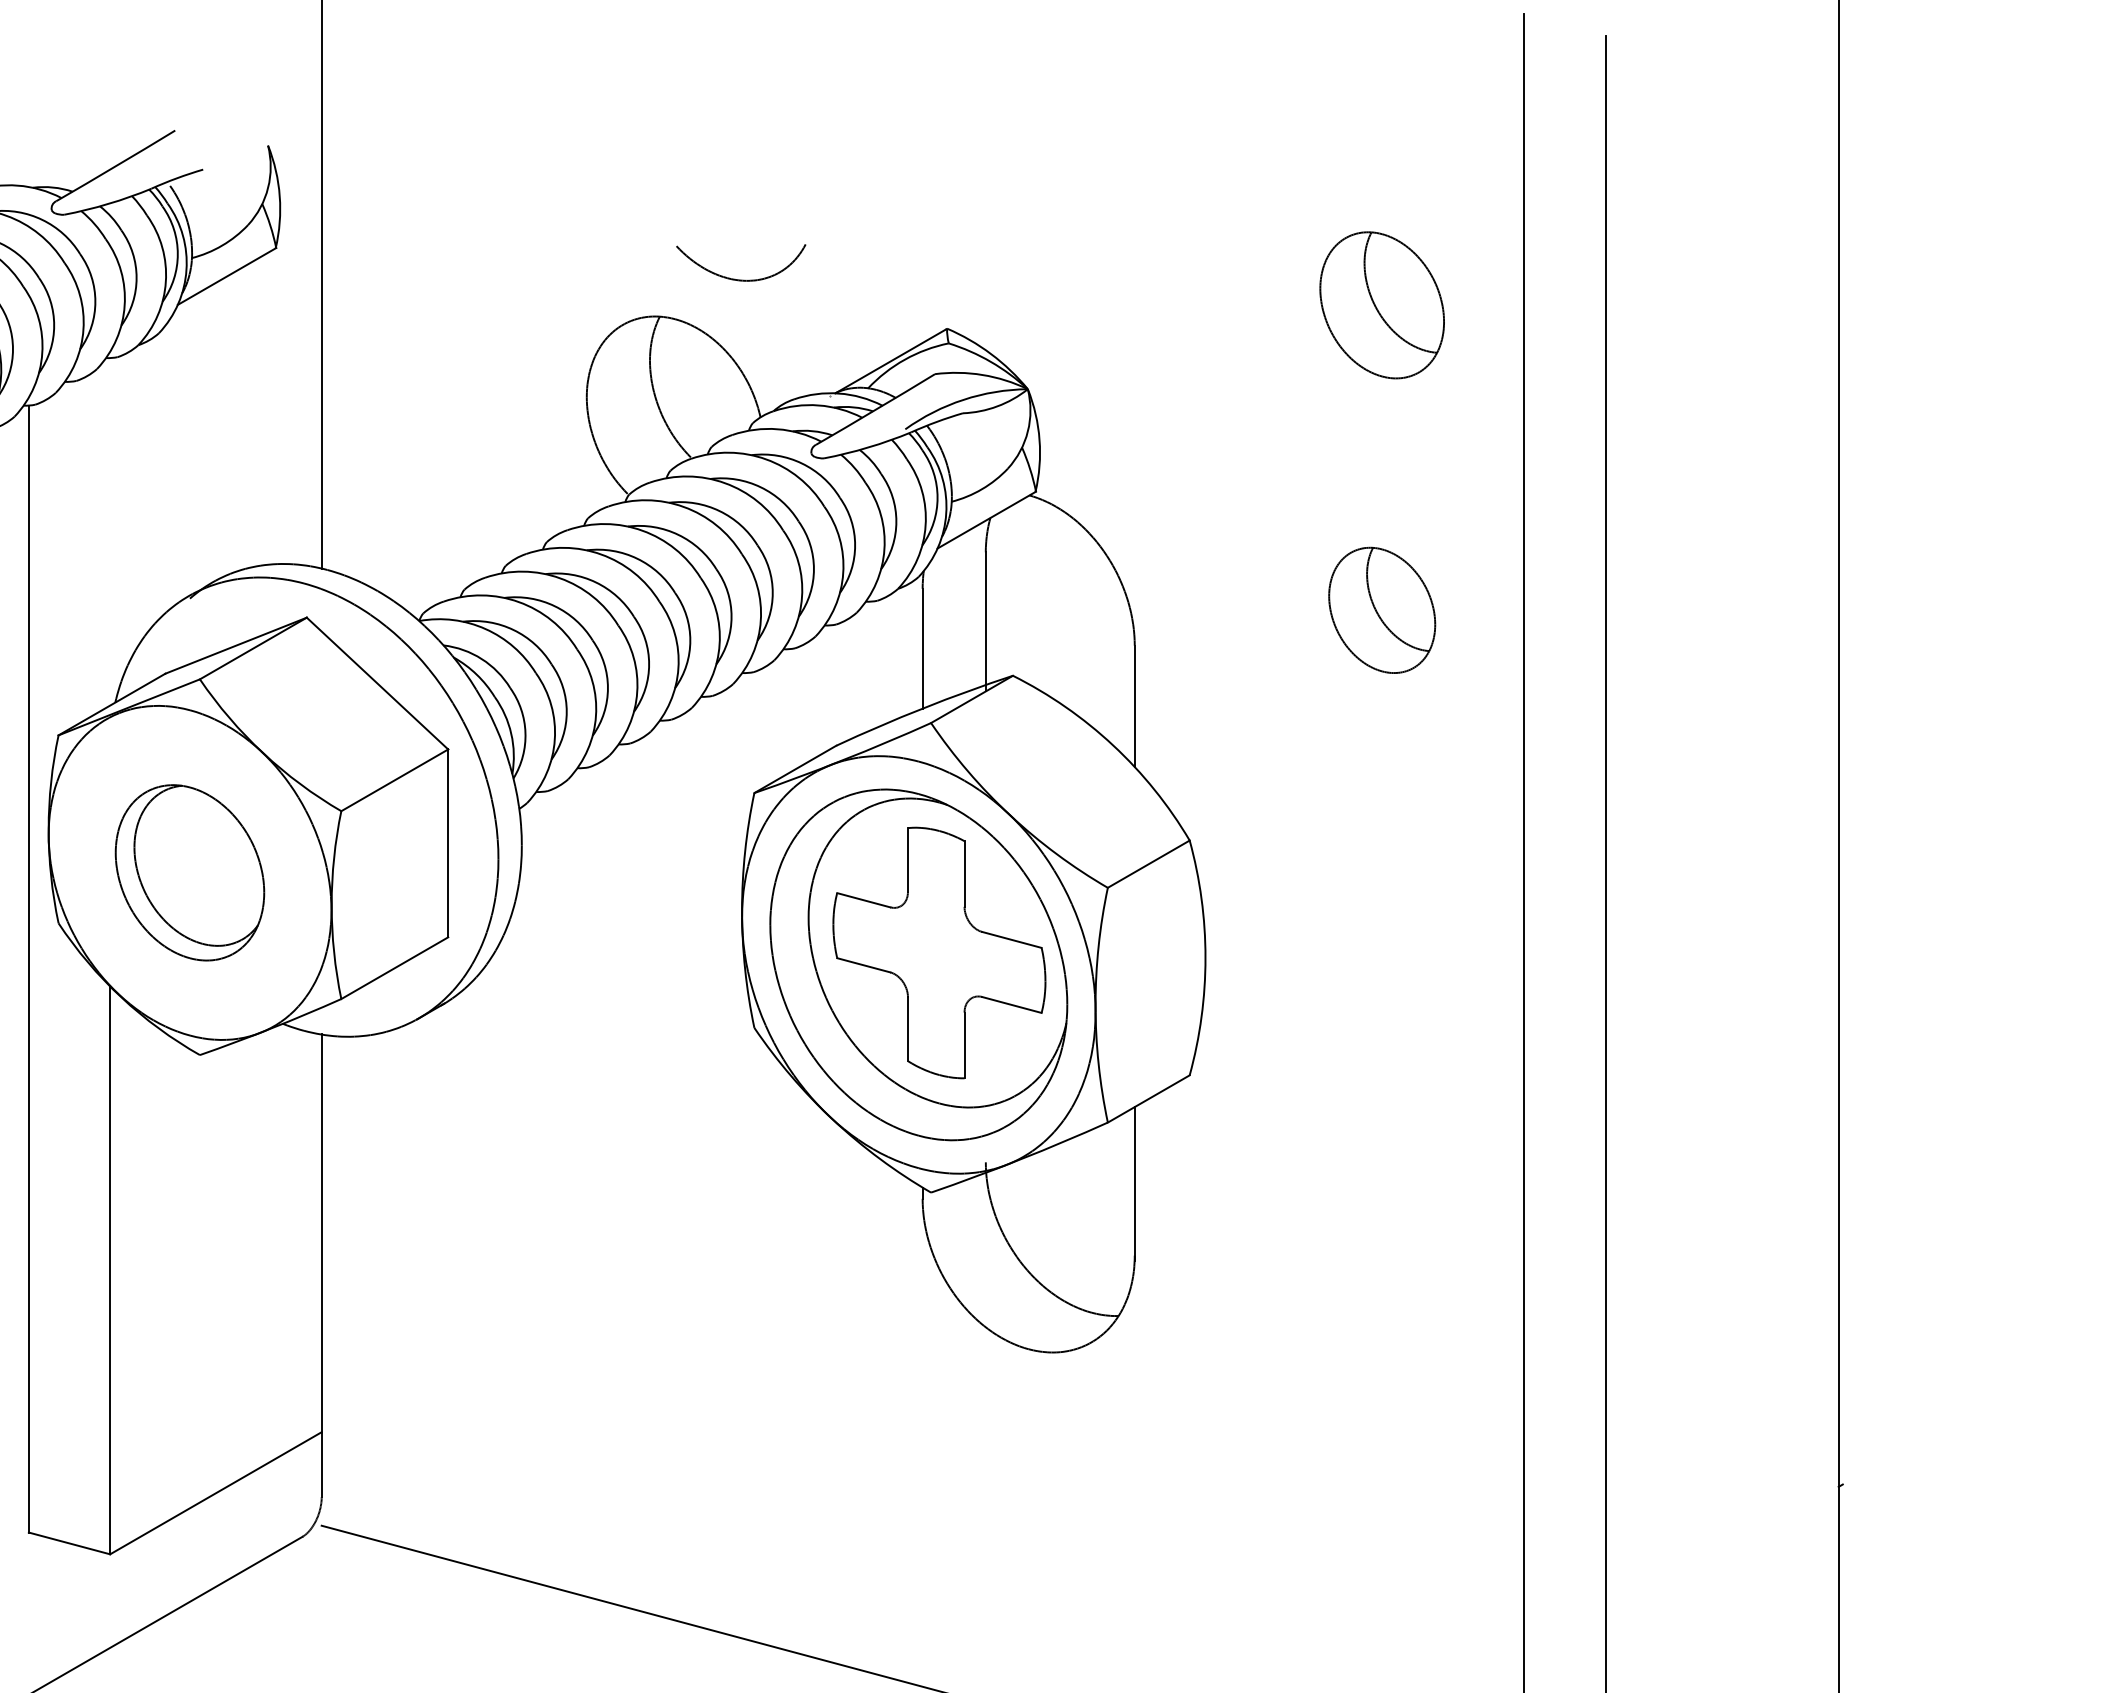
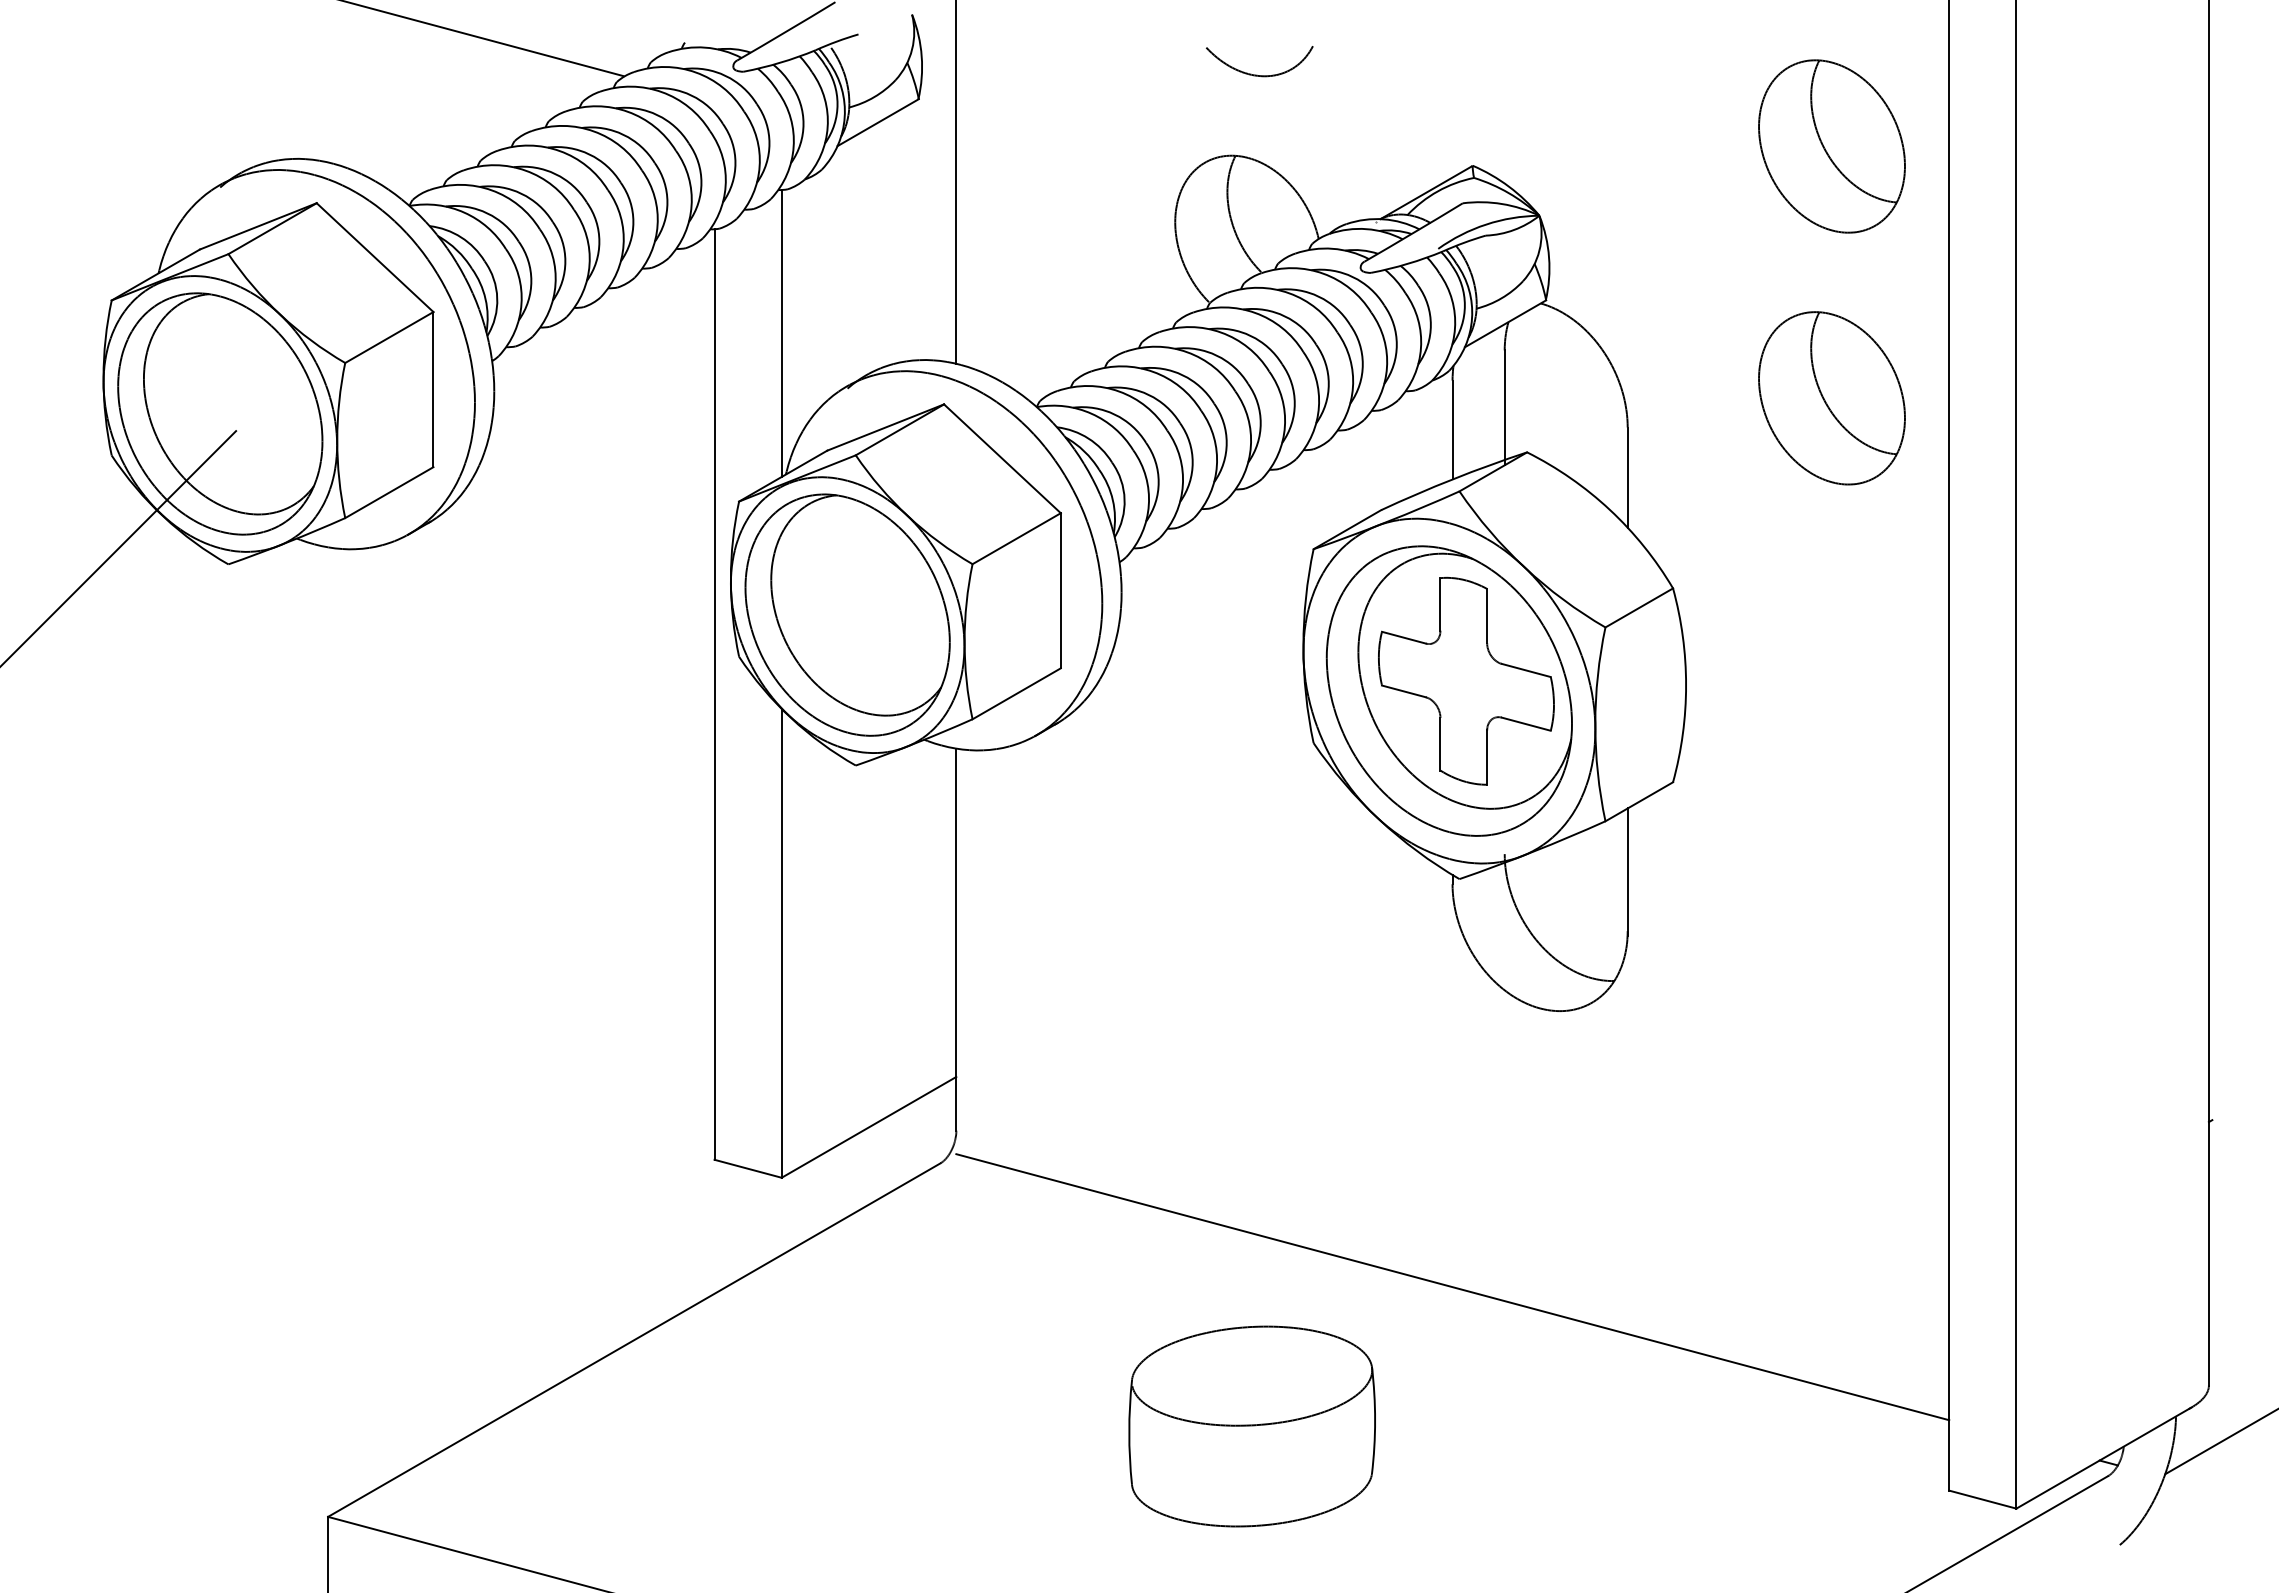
part: (738, 278) -> (1257, 74), moved
part: (1381, 305) -> (1831, 146), size x1.43
line: (109, 531) -> (781, 333), added
part: (1381, 610) -> (1831, 398), size x1.67
part: (189, 872) -> (847, 614), size x1.67

